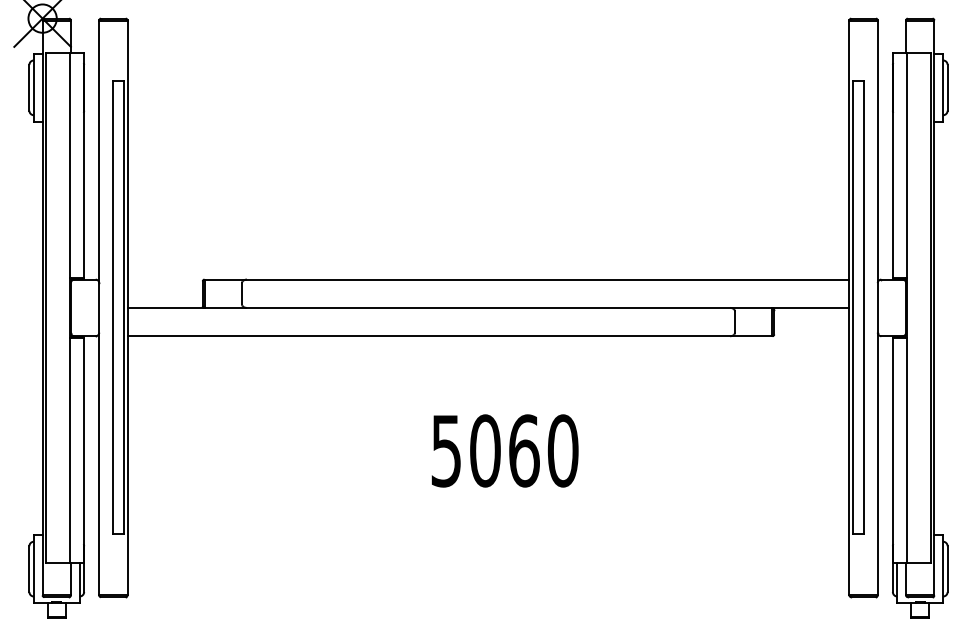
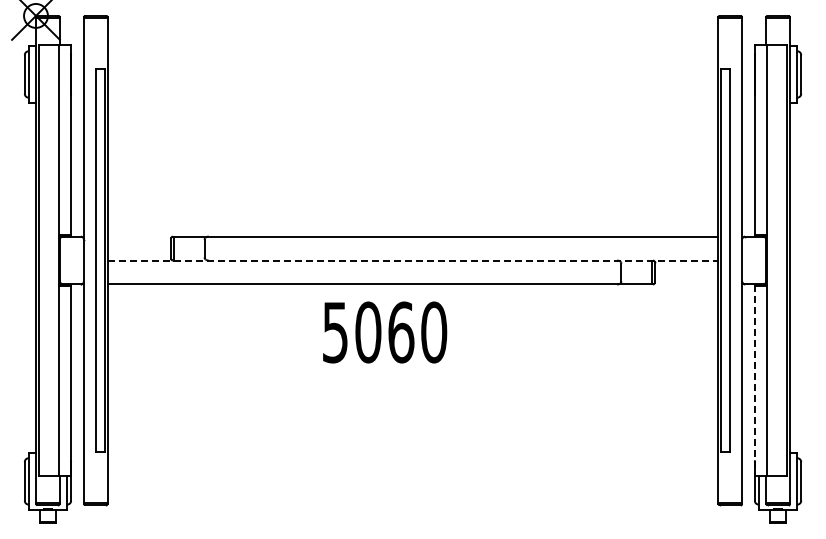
line: (489, 307) -> (413, 260), solid -> dashed
text: (505, 450) -> (385, 332), moved
line: (893, 450) -> (755, 381), solid -> dashed

